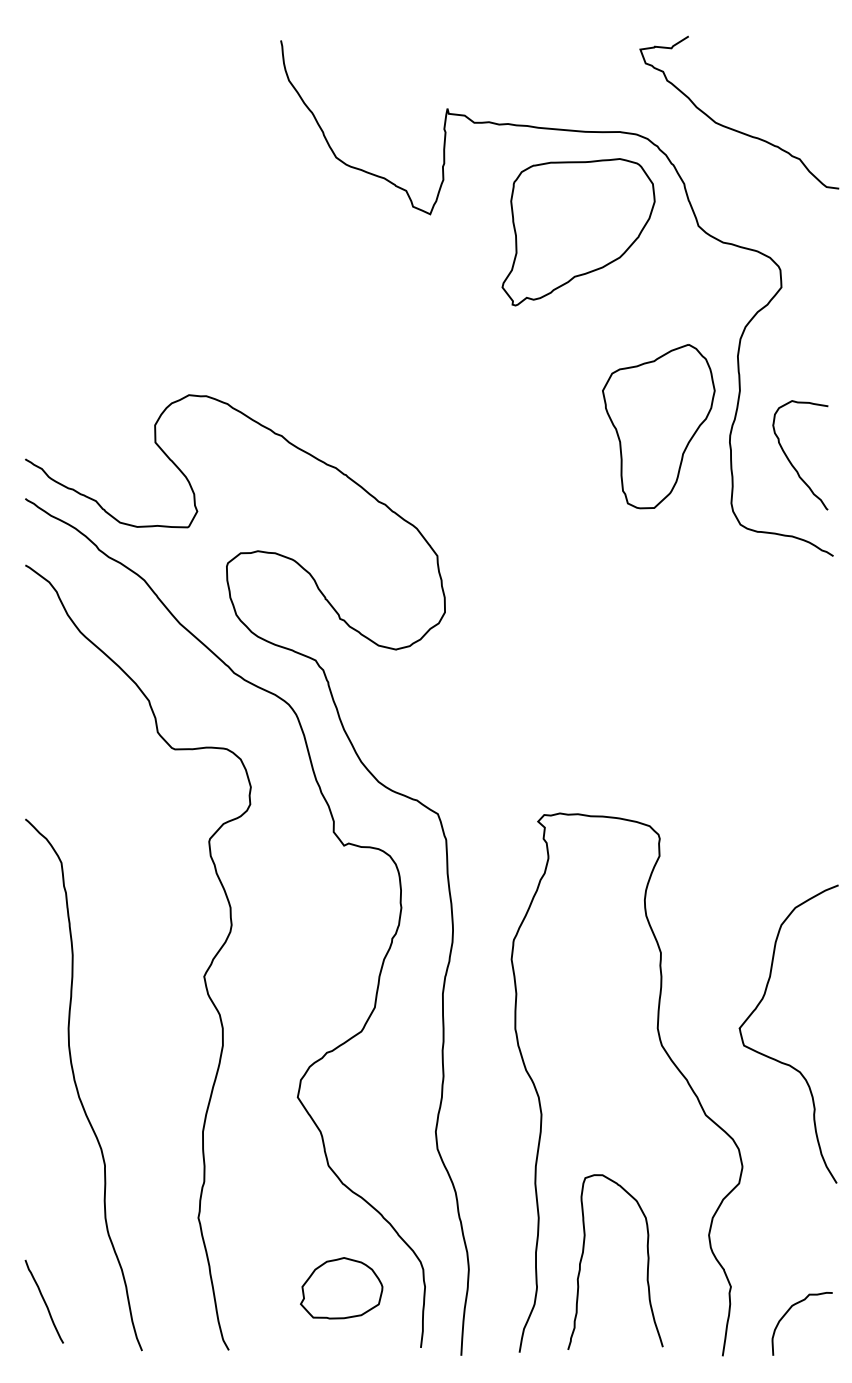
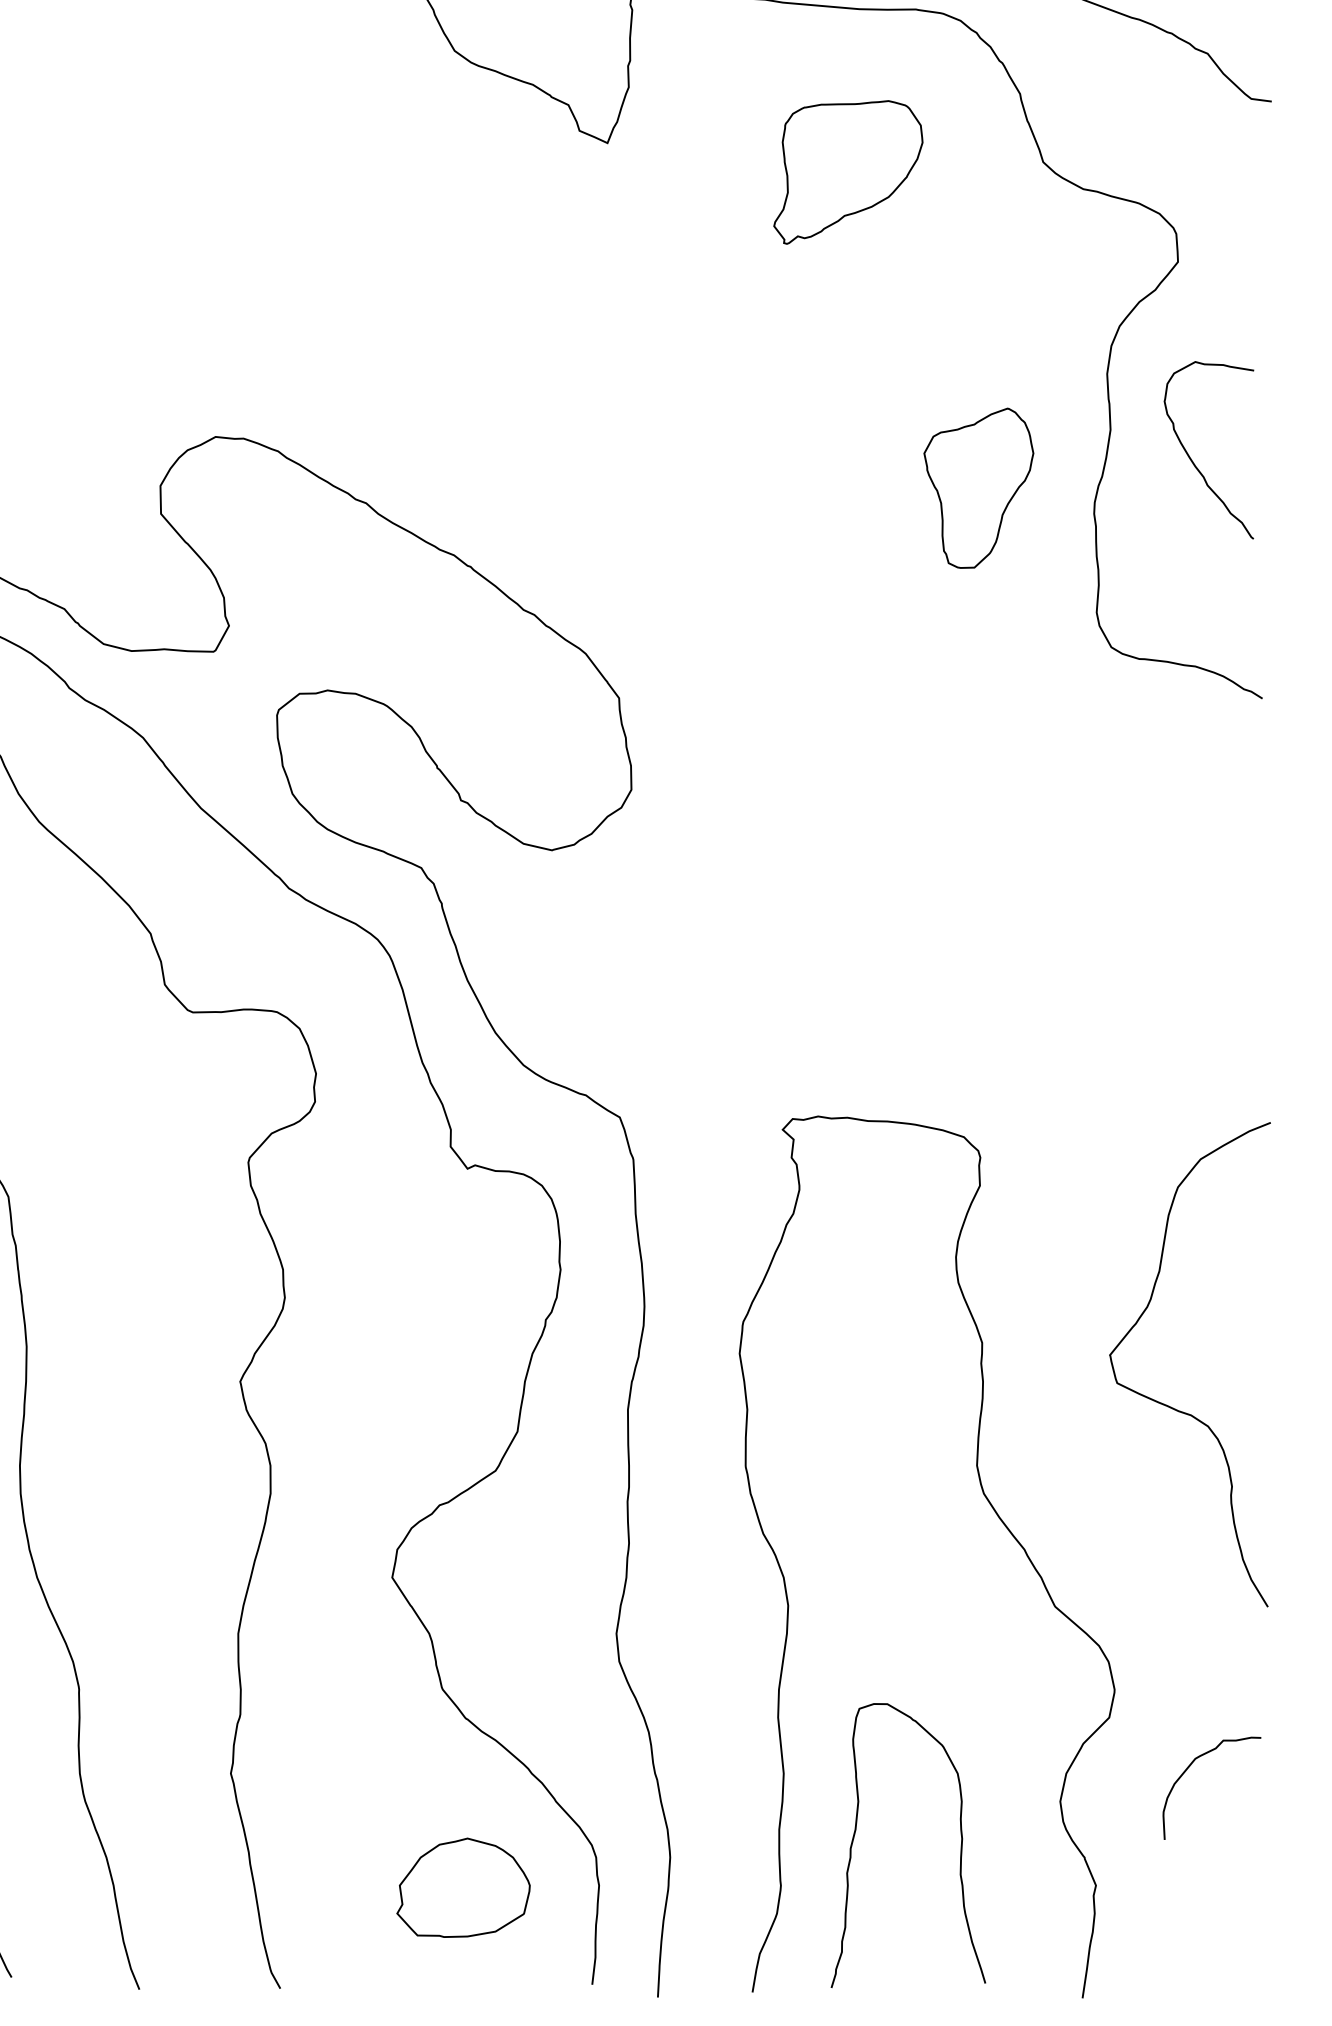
part: (578, 232) -> (848, 172), size x0.6
part: (658, 426) -> (978, 487), size x0.6
curve: (790, 460) -> (1192, 458), moved
curve: (775, 1058) -> (1168, 1404), moved
curve: (787, 1313) -> (1187, 1771), moved

